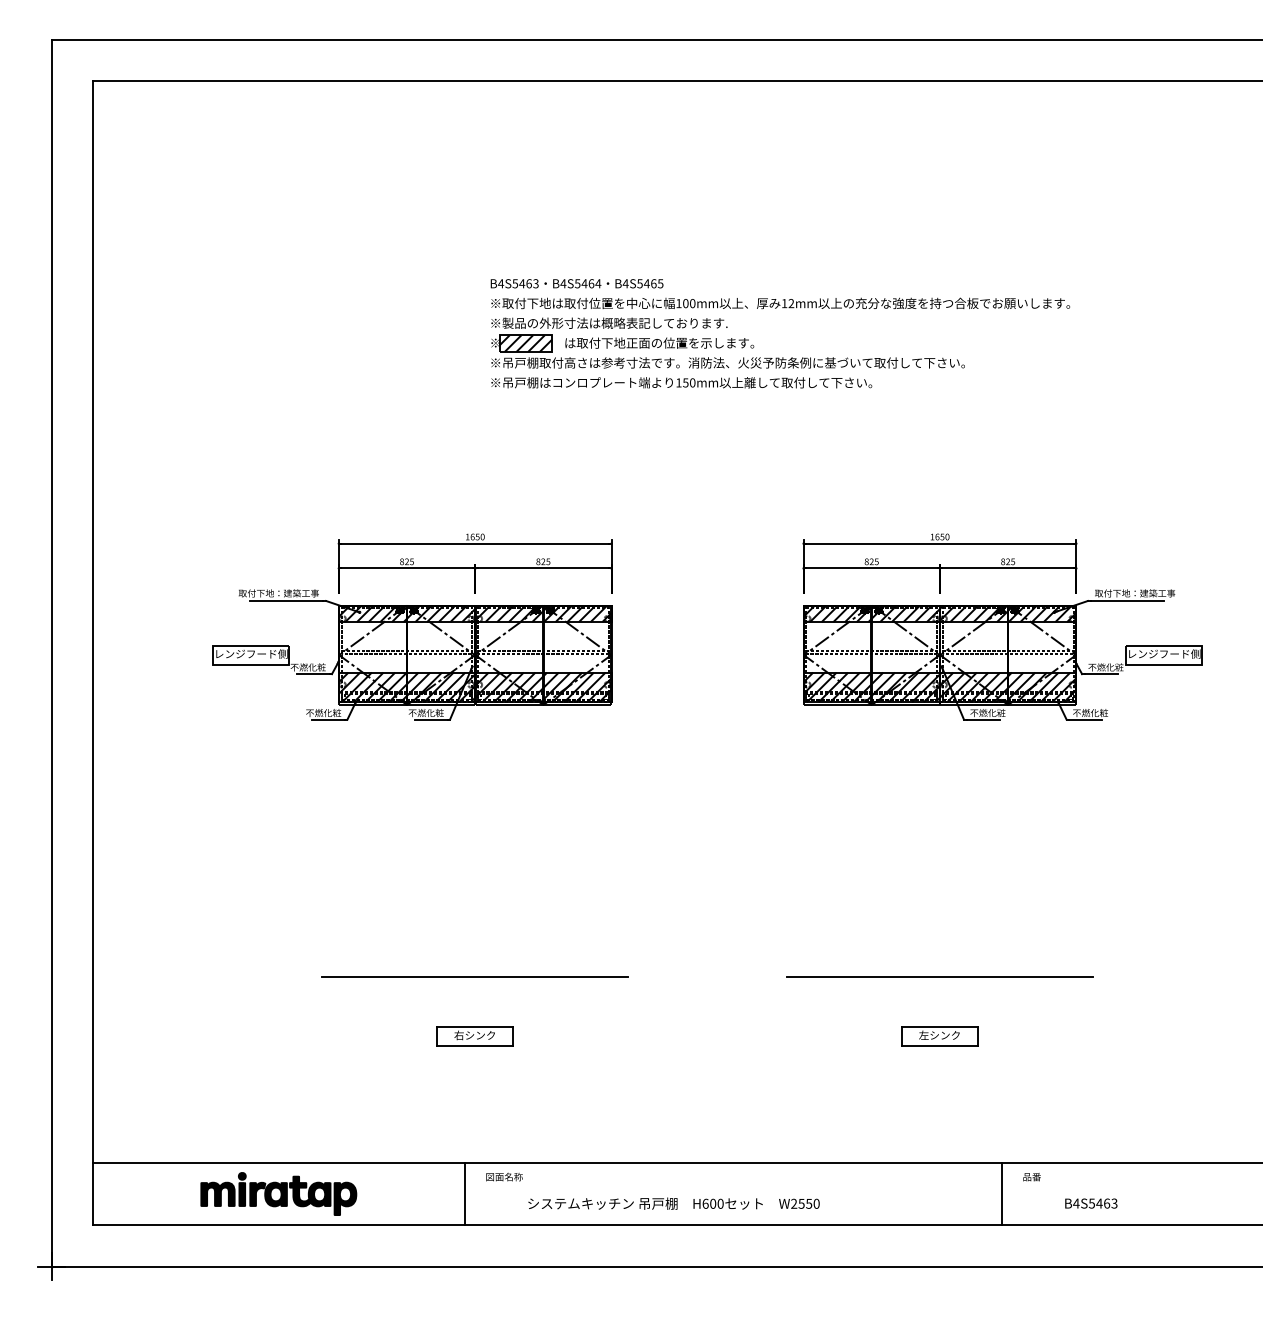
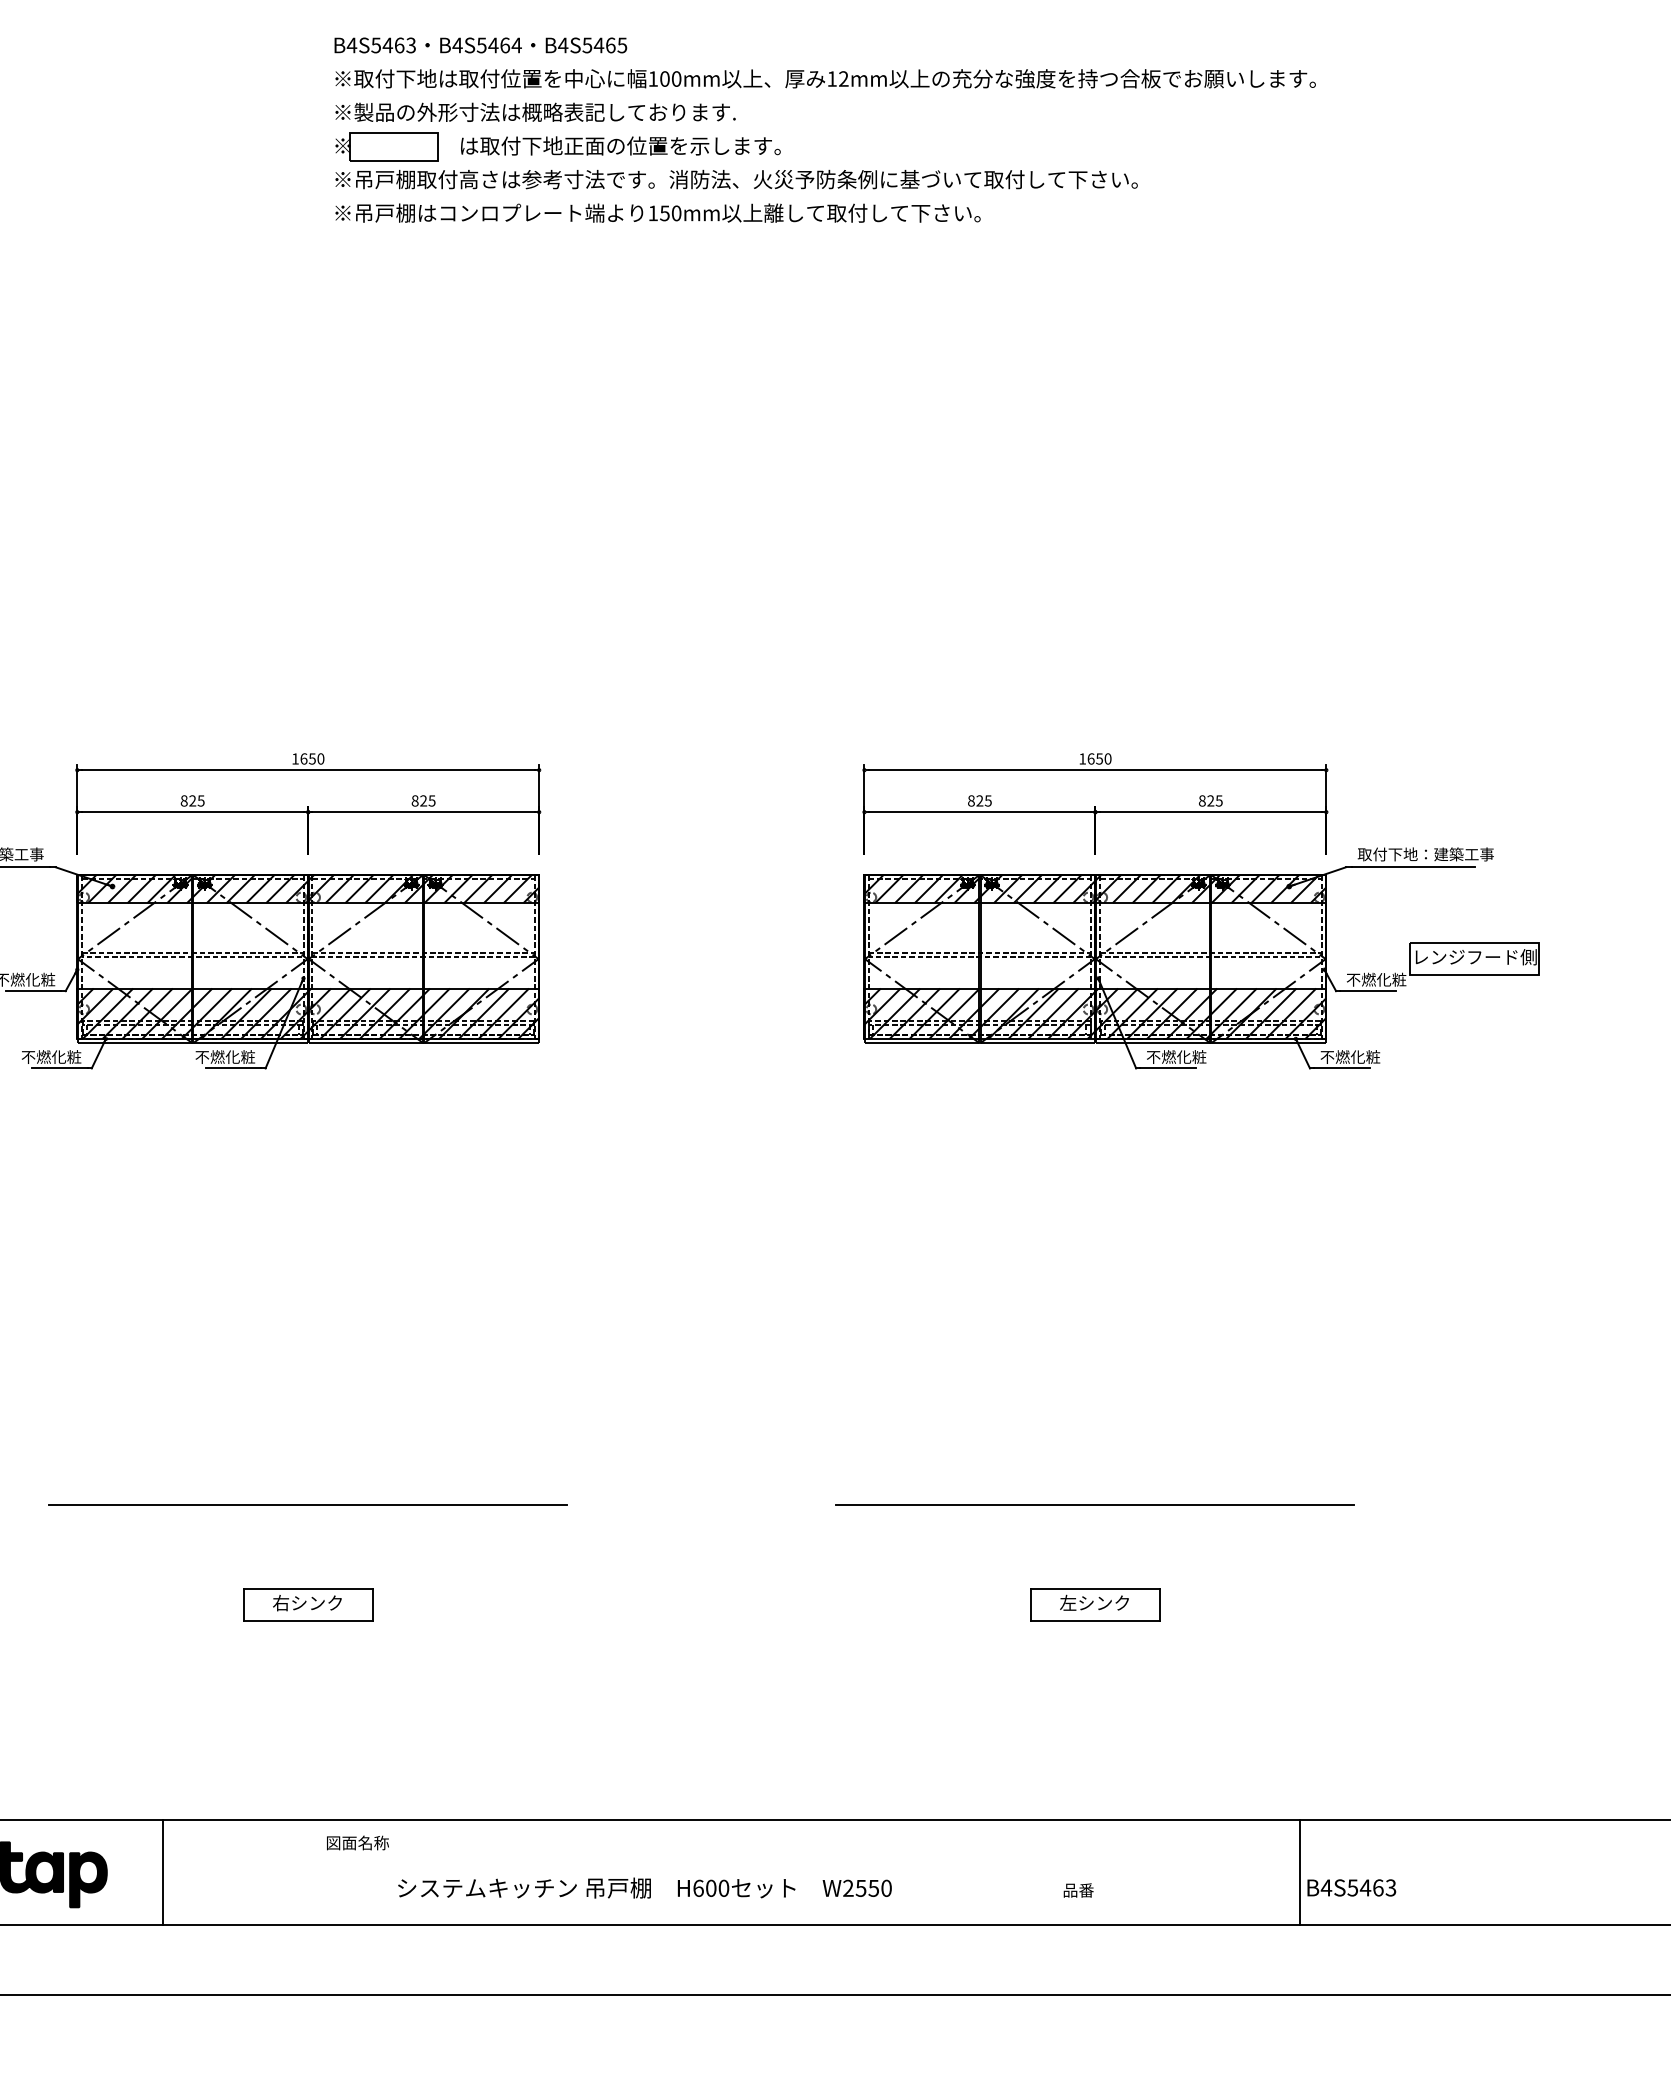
part: (778, 357) -> (821, 170), moved
text: (1031, 1177) -> (1077, 1891), moved
line: (464, 1194) -> (163, 1872), moved
line: (1001, 1194) -> (1299, 1872), moved

